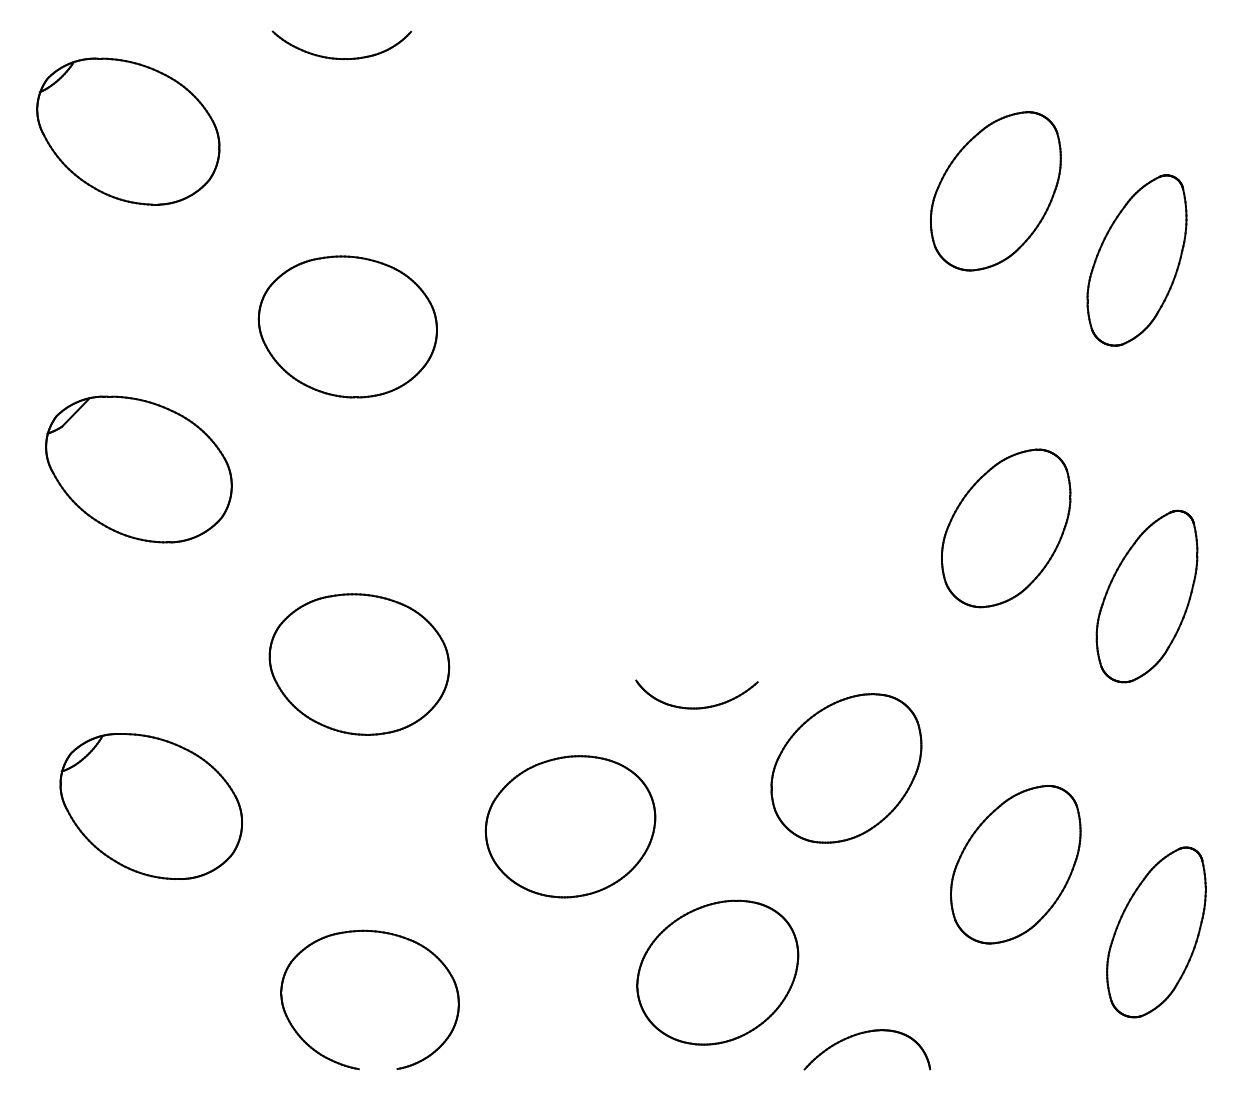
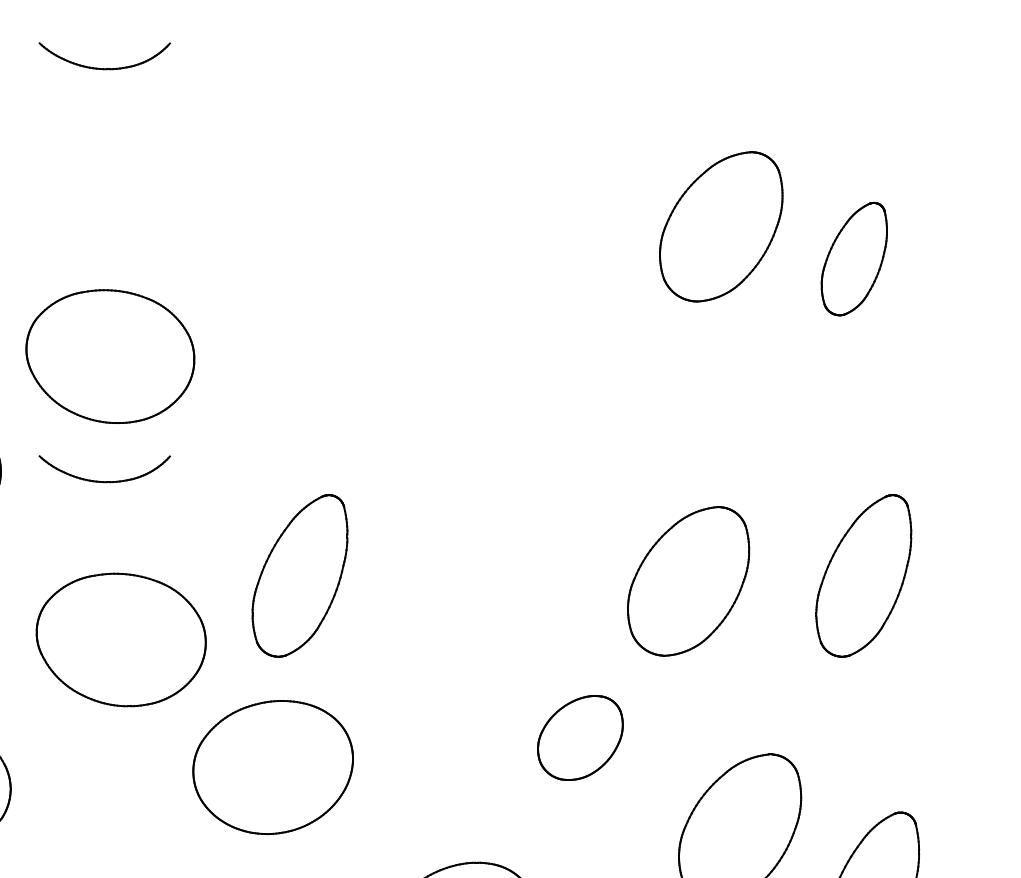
part: (995, 191) -> (720, 227), moved
part: (1136, 260) -> (853, 259), size x0.7
part: (347, 326) -> (110, 356), moved
part: (337, 495) -> (100, 480), added
part: (1006, 528) -> (688, 581), moved
part: (548, 596) -> (299, 575), added
part: (696, 707) -> (439, 680), removed
part: (846, 768) -> (580, 738), size x0.6
part: (570, 826) -> (273, 767), moved

